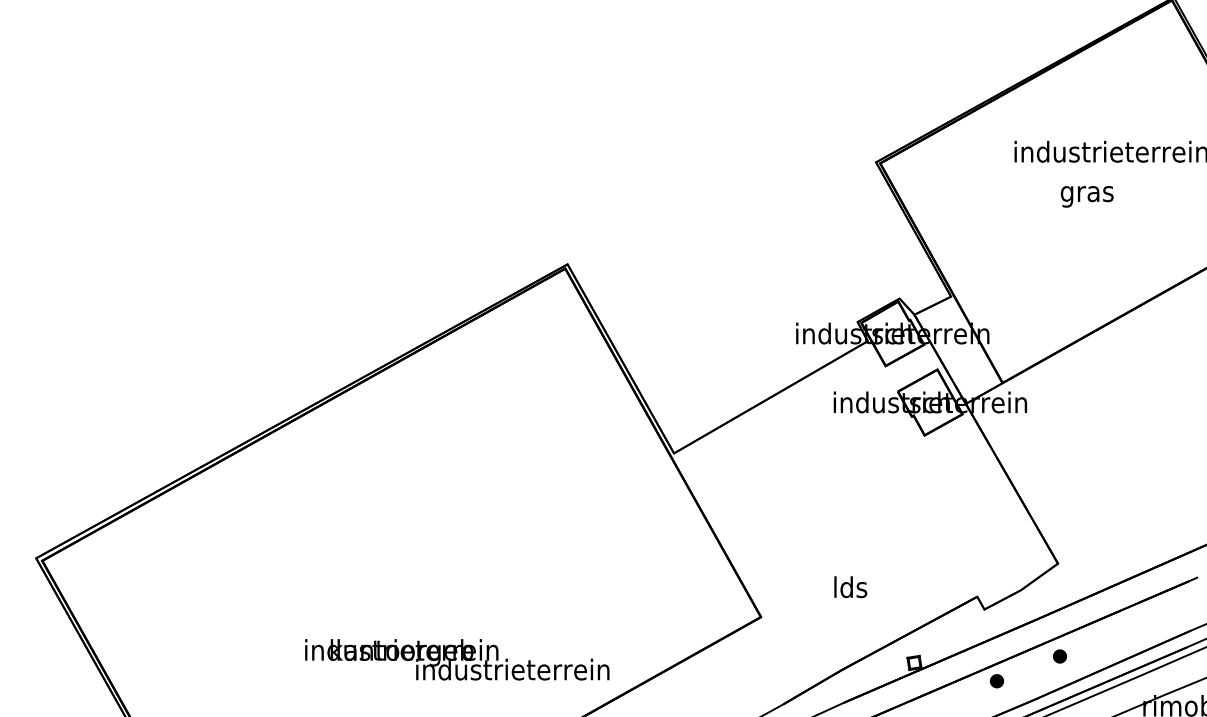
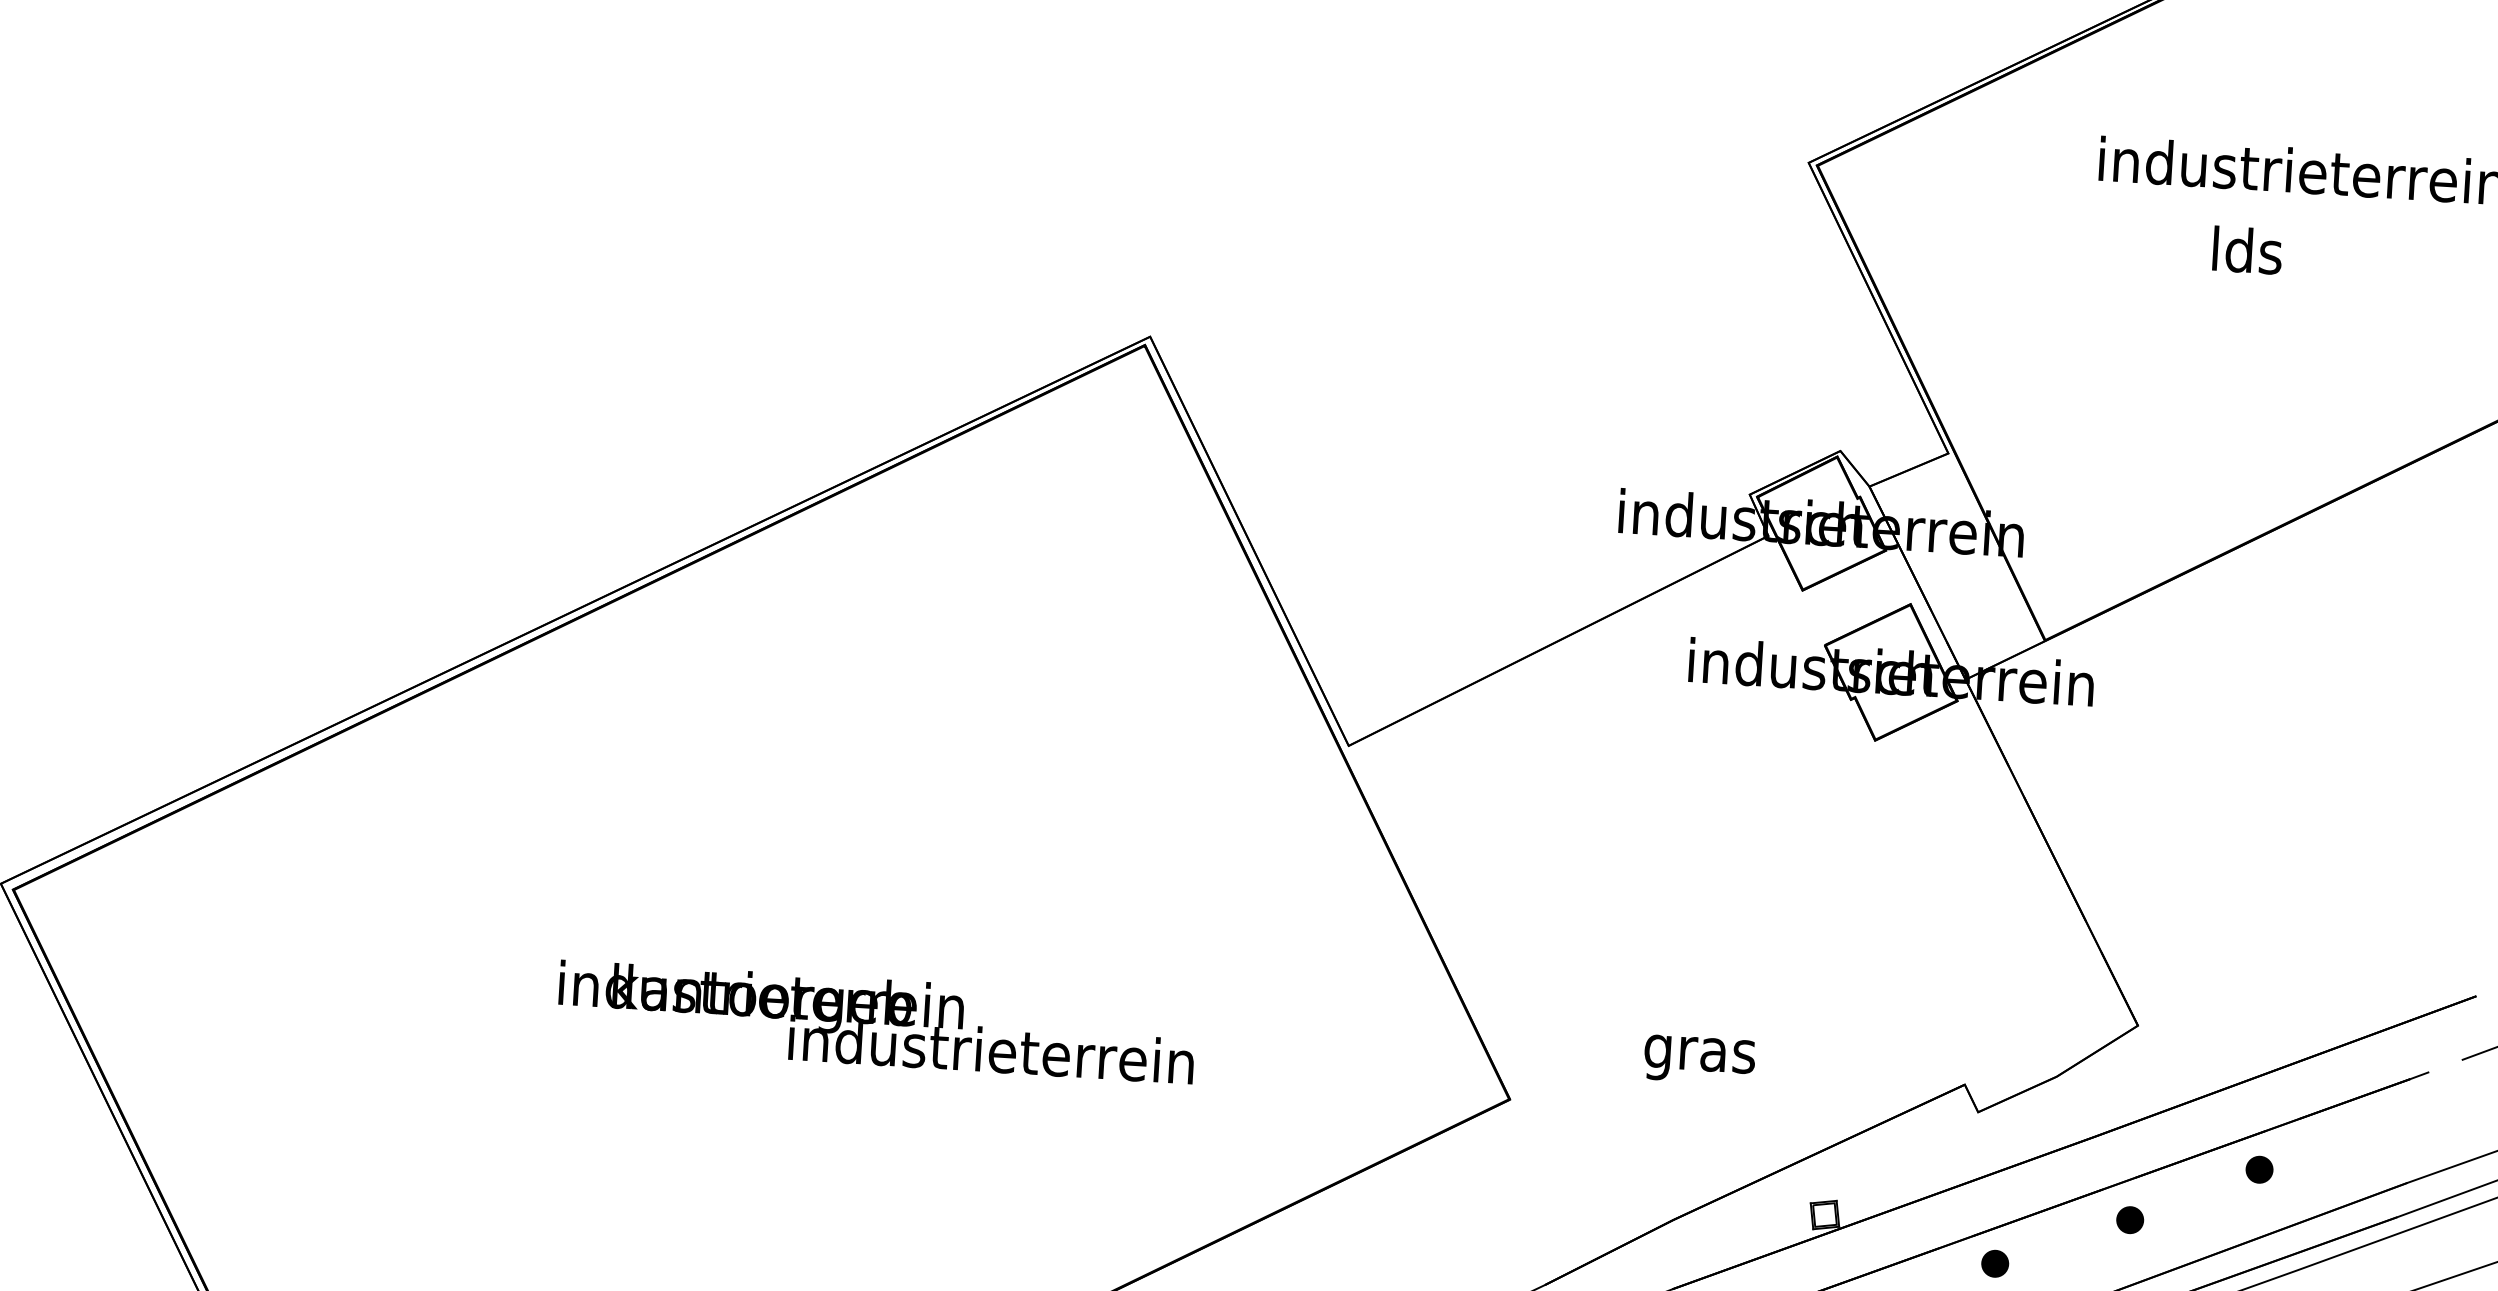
text: (1086, 193) -> (2244, 254), gras -> lds
text: (849, 589) -> (1698, 1053), lds -> gras
part: (1120, 628) -> (2260, 1169), added
text: (457, 659) -> (877, 1021), moved

